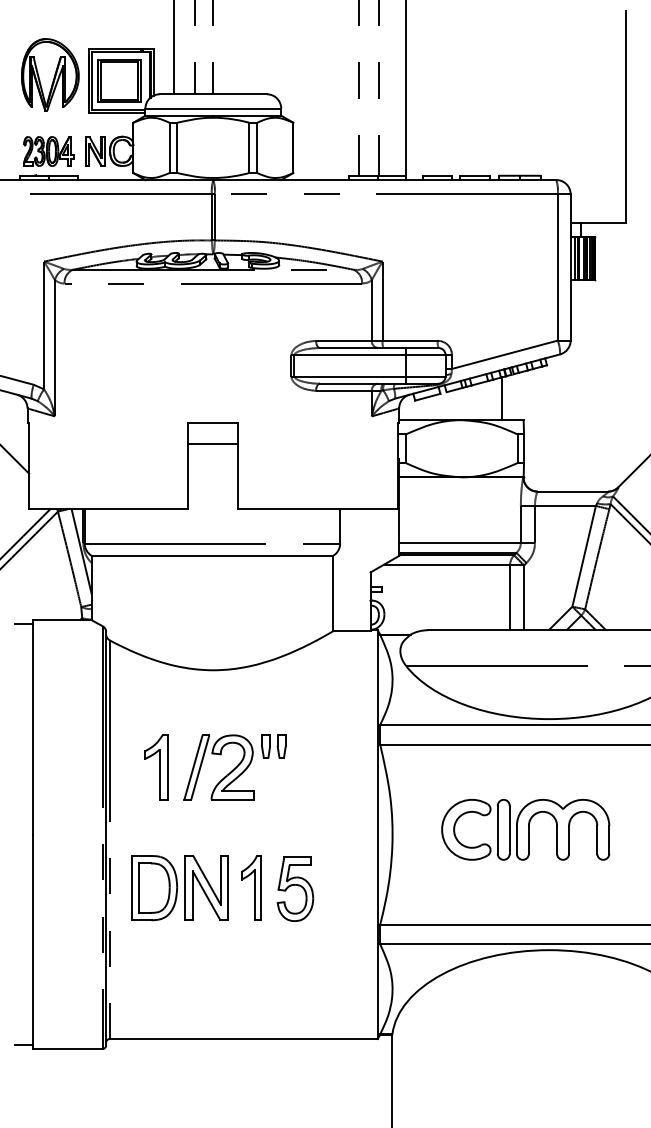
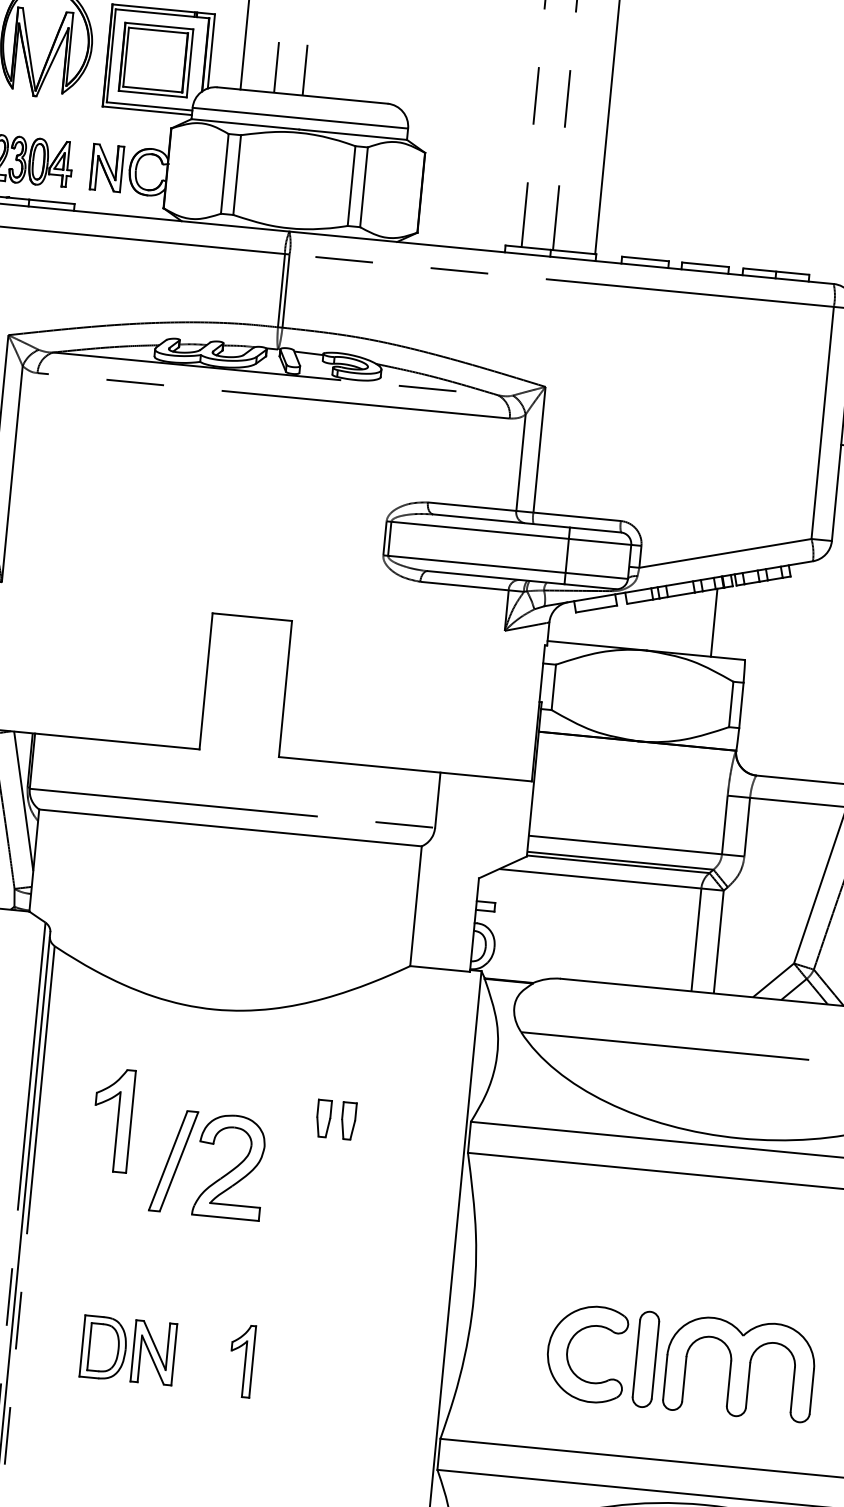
line: (213, 444) -> (249, 651), removed
part: (273, 746) -> (335, 1119), moved
part: (156, 767) -> (112, 1120), moved
part: (525, 829) -> (680, 1362), moved
part: (251, 887) -> (241, 1360), size x0.7
part: (179, 888) -> (127, 1350), size x0.6
part: (295, 888) -> (311, 1368), removed

